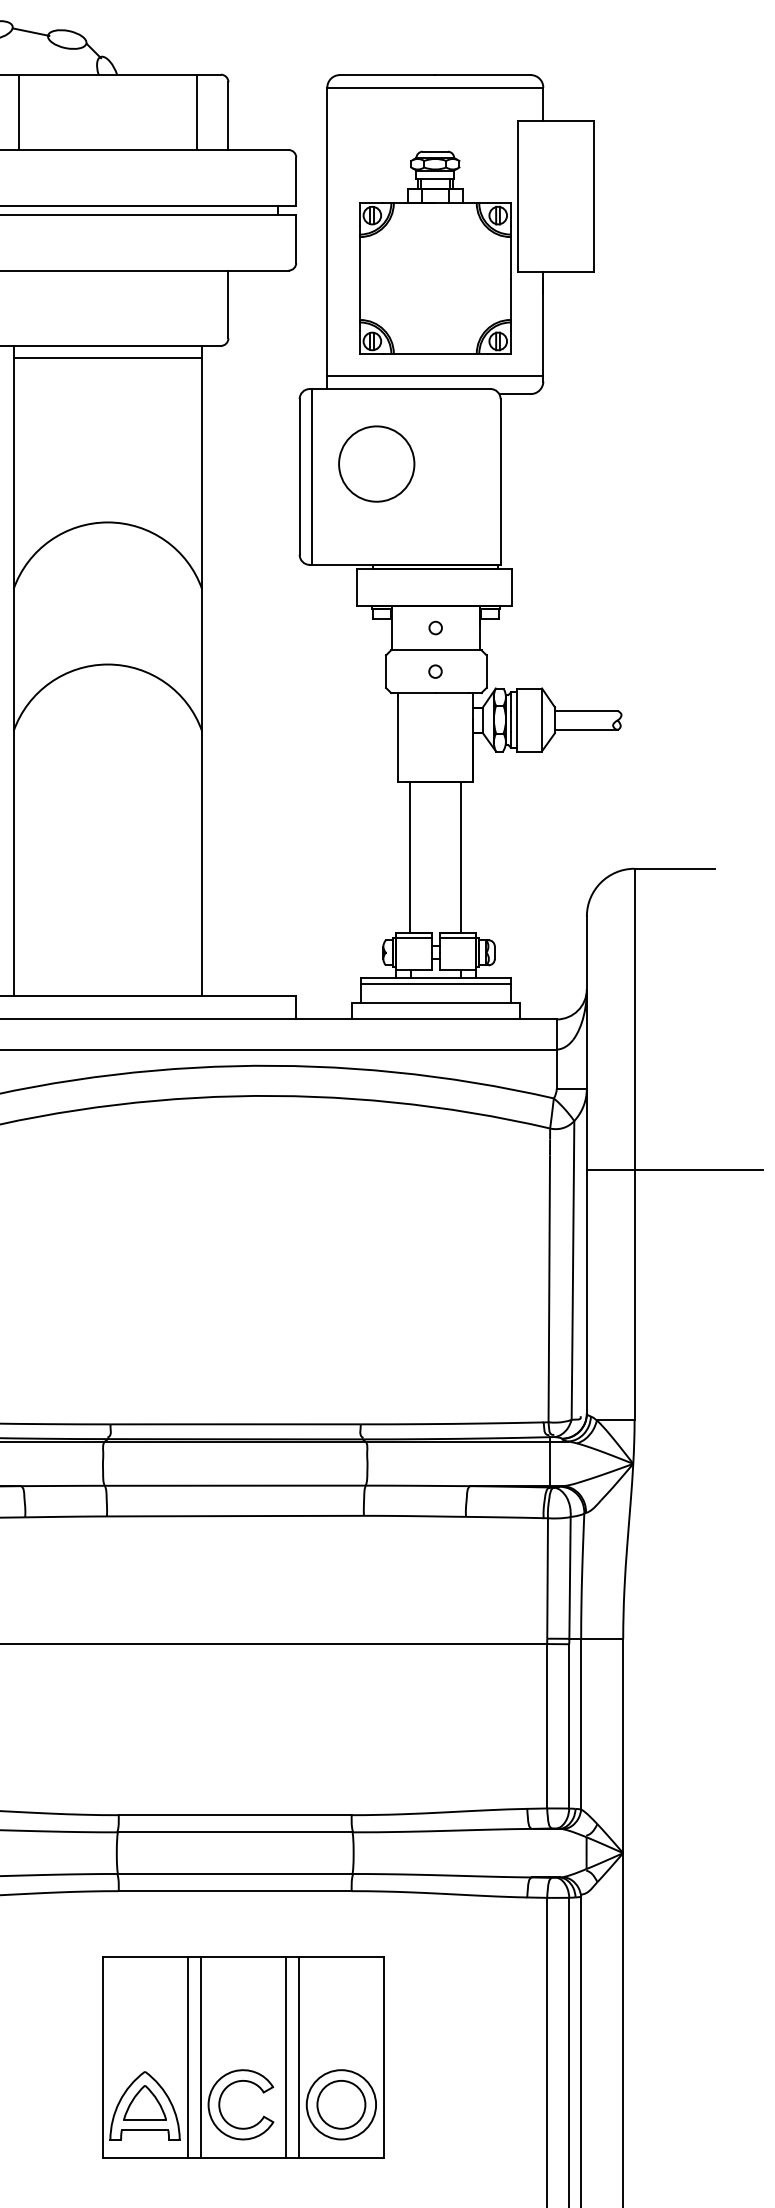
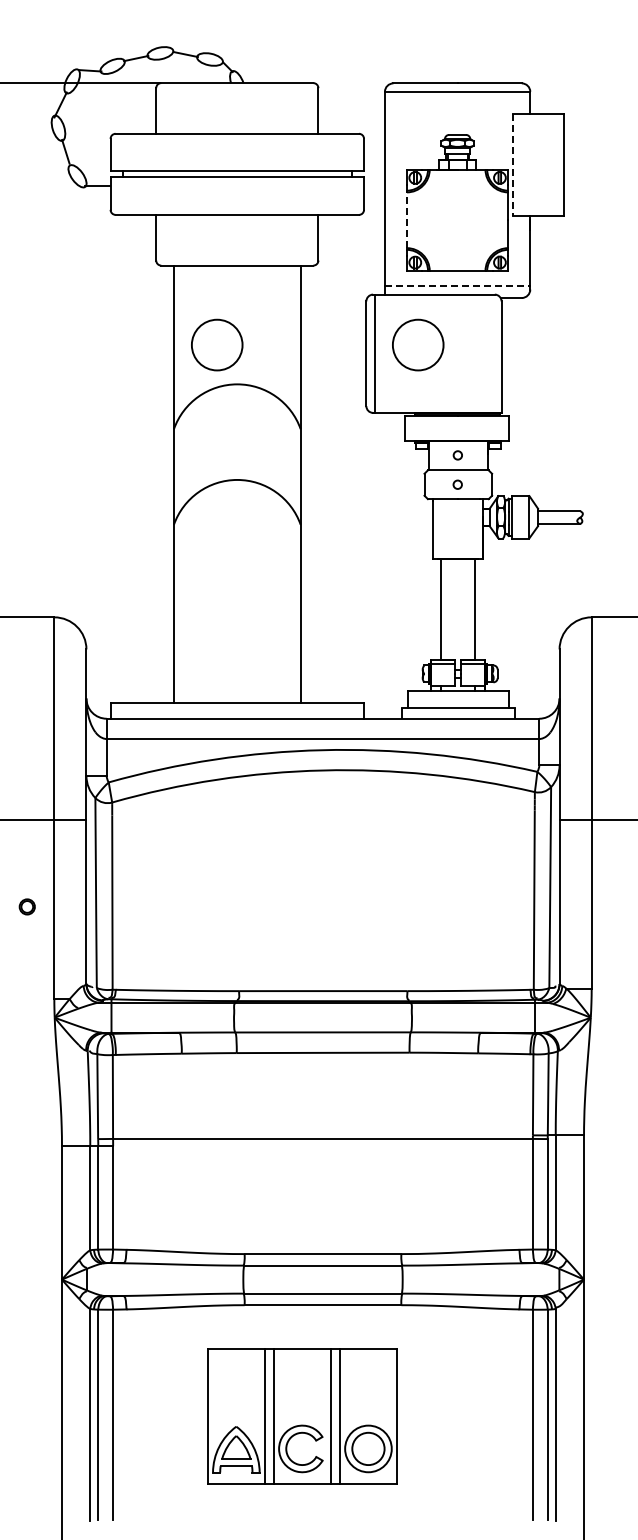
line: (18, 112) -> (177, 108), removed
line: (197, 112) -> (297, 108), removed
line: (518, 197) -> (513, 165), solid -> dashed
line: (359, 278) -> (406, 220), solid -> dashed
line: (106, 359) -> (236, 274), removed
line: (435, 376) -> (457, 286), solid -> dashed
circle: (78, 463) -> (217, 344), added
line: (435, 983) -> (457, 694), removed
part: (243, 2056) -> (302, 1416), moved

